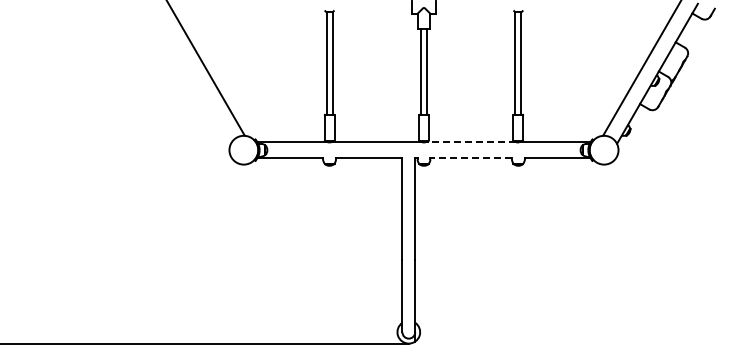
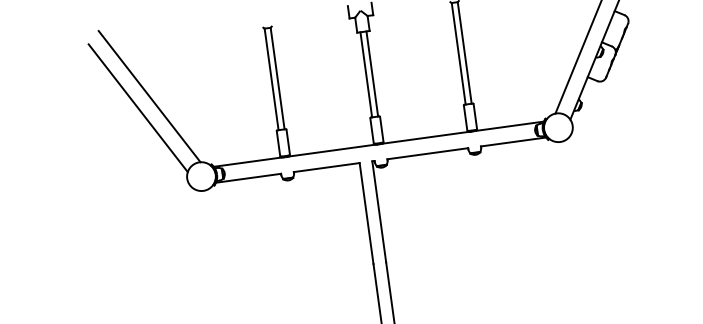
line: (190, 73) -> (138, 107), added
line: (471, 142) -> (425, 138), dashed -> solid
line: (471, 158) -> (428, 153), dashed -> solid

